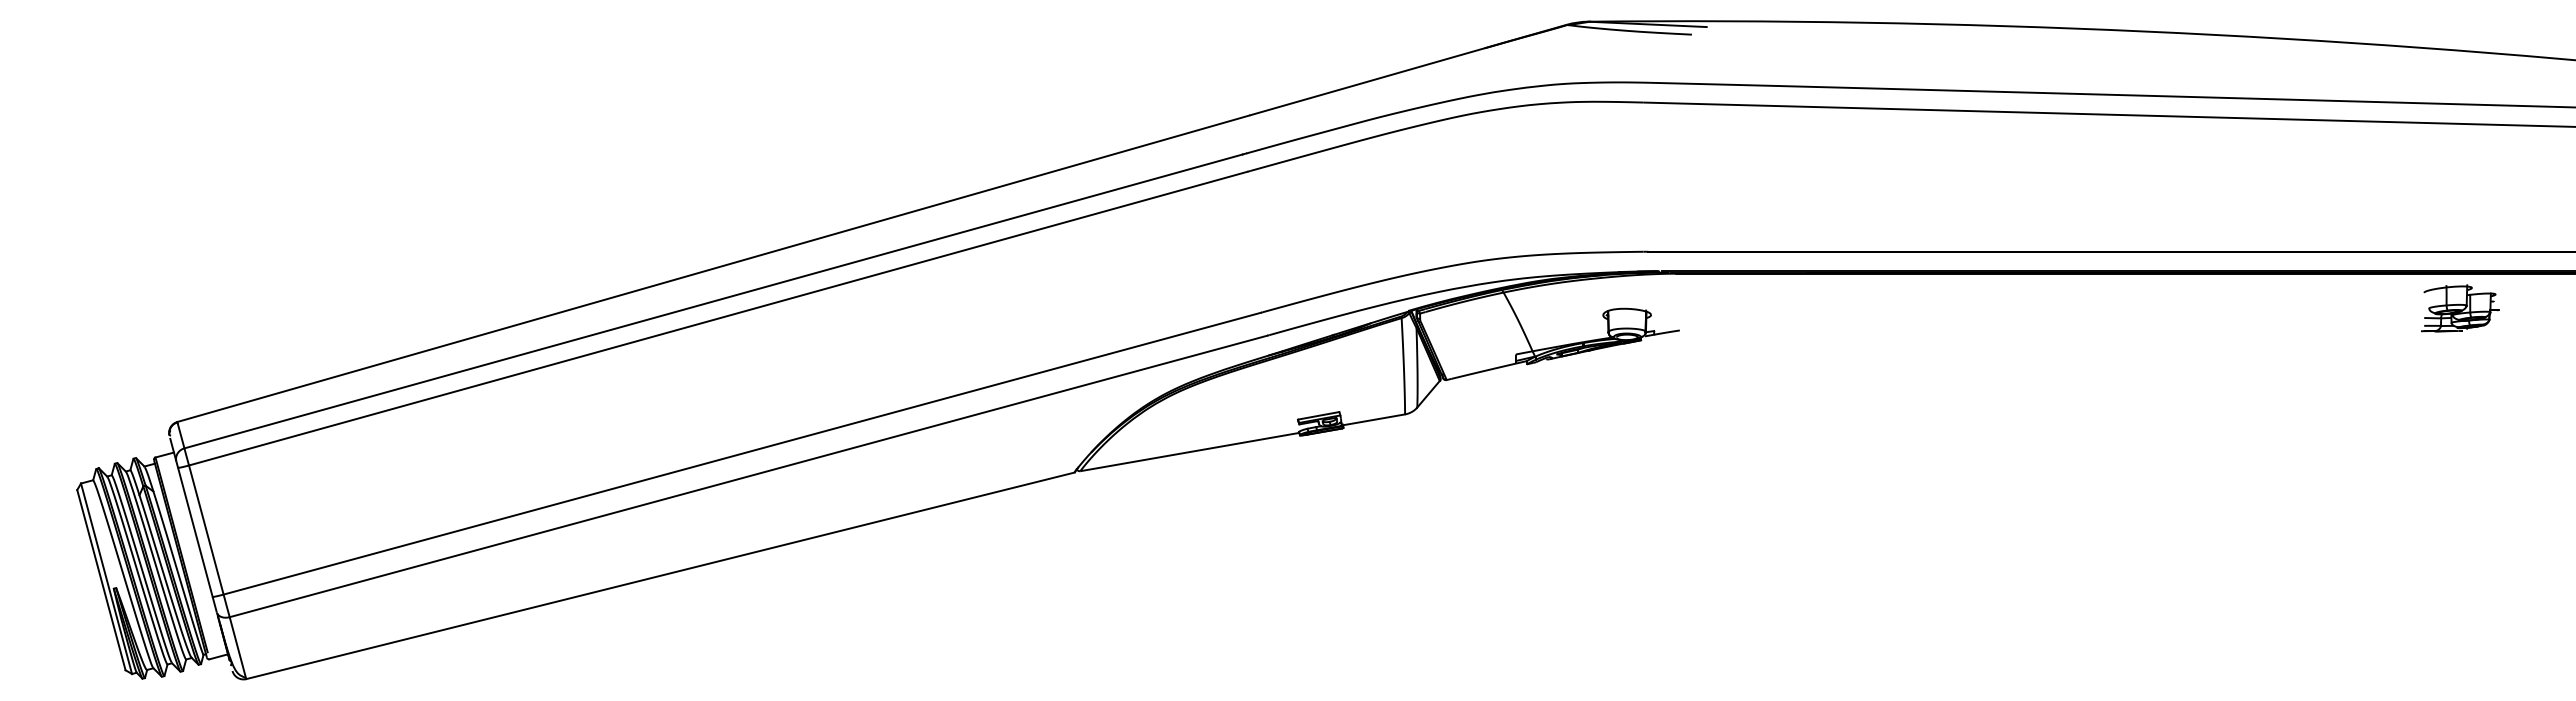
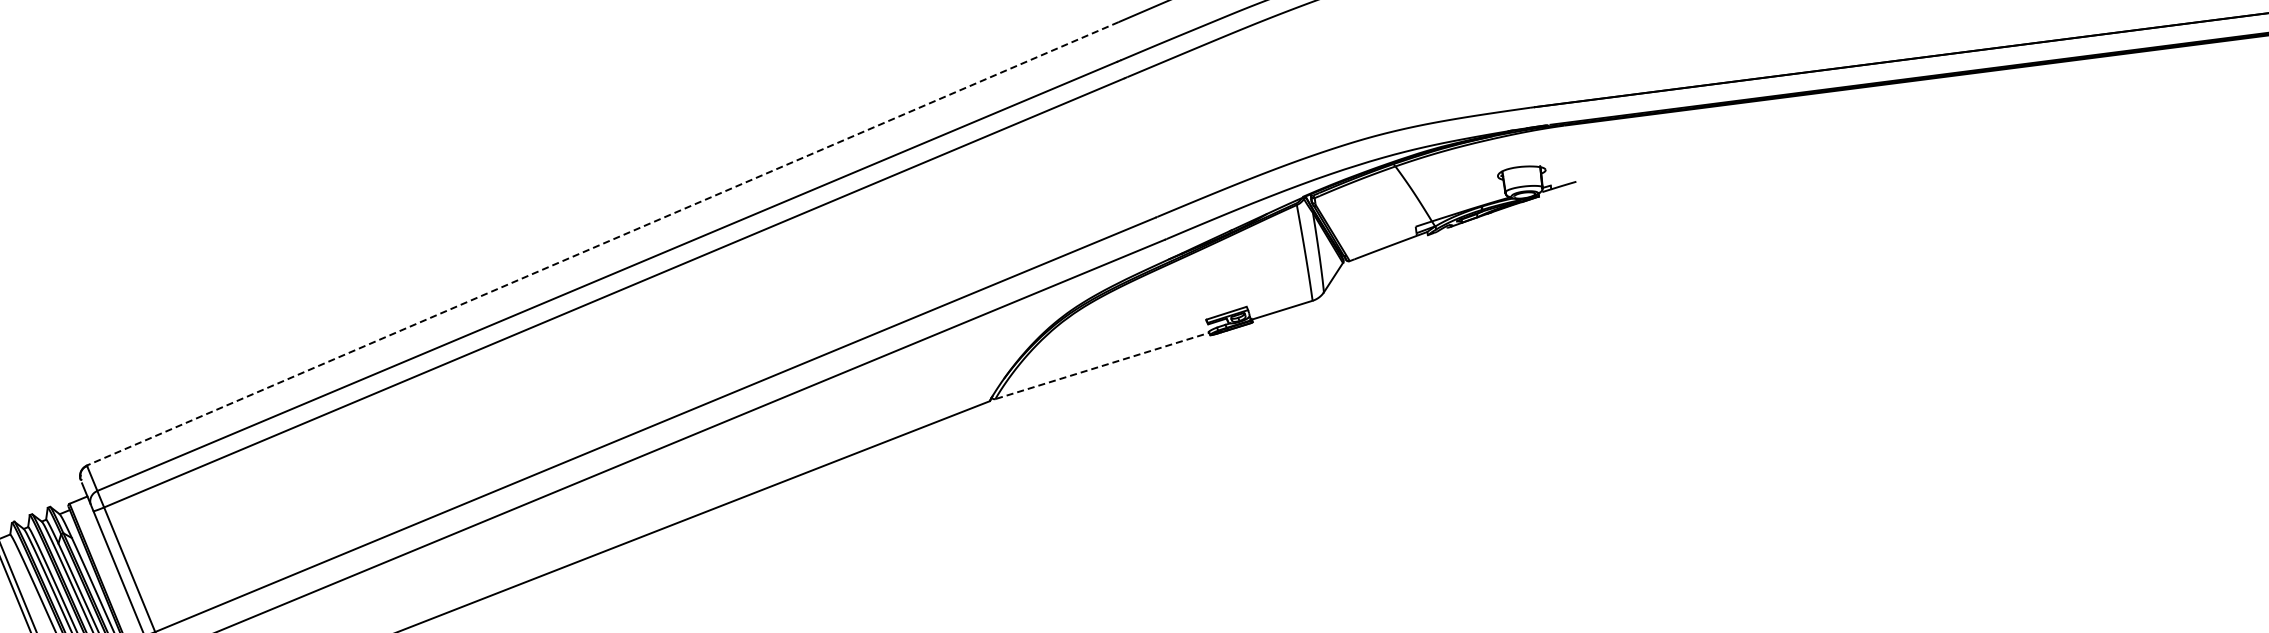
line: (712, 268) -> (601, 243), solid -> dashed
line: (1190, 451) -> (1102, 365), solid -> dashed

